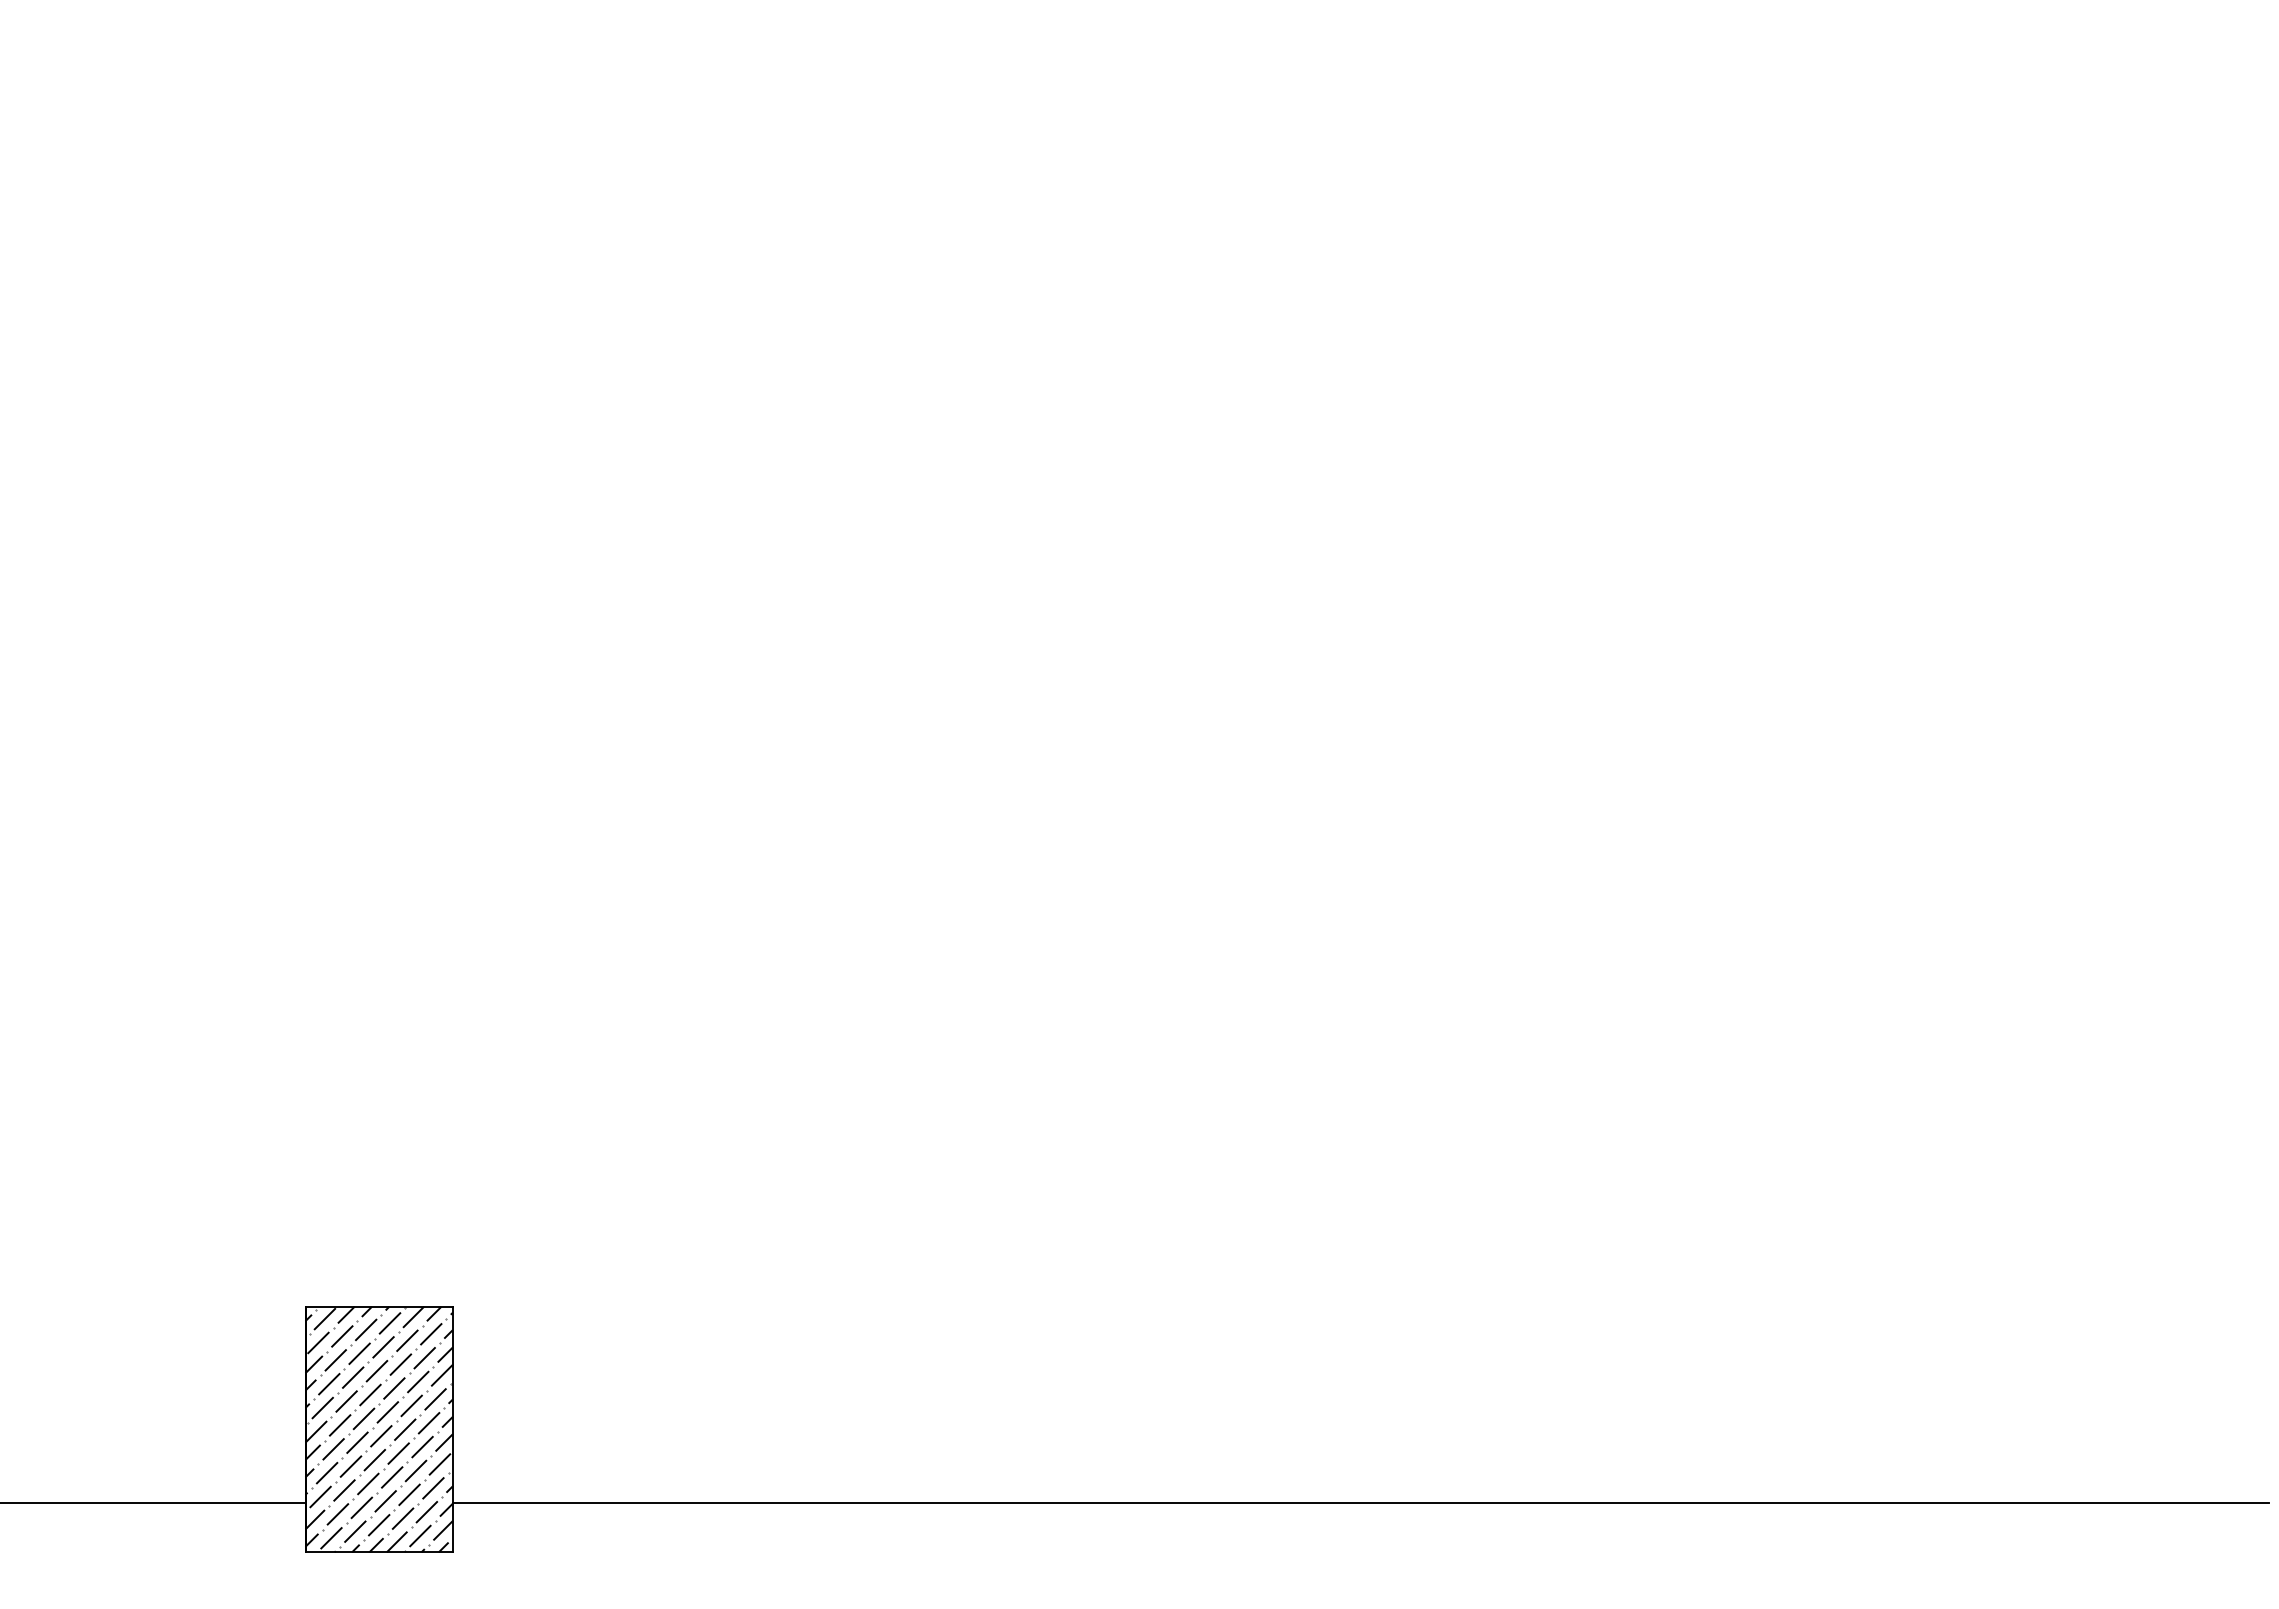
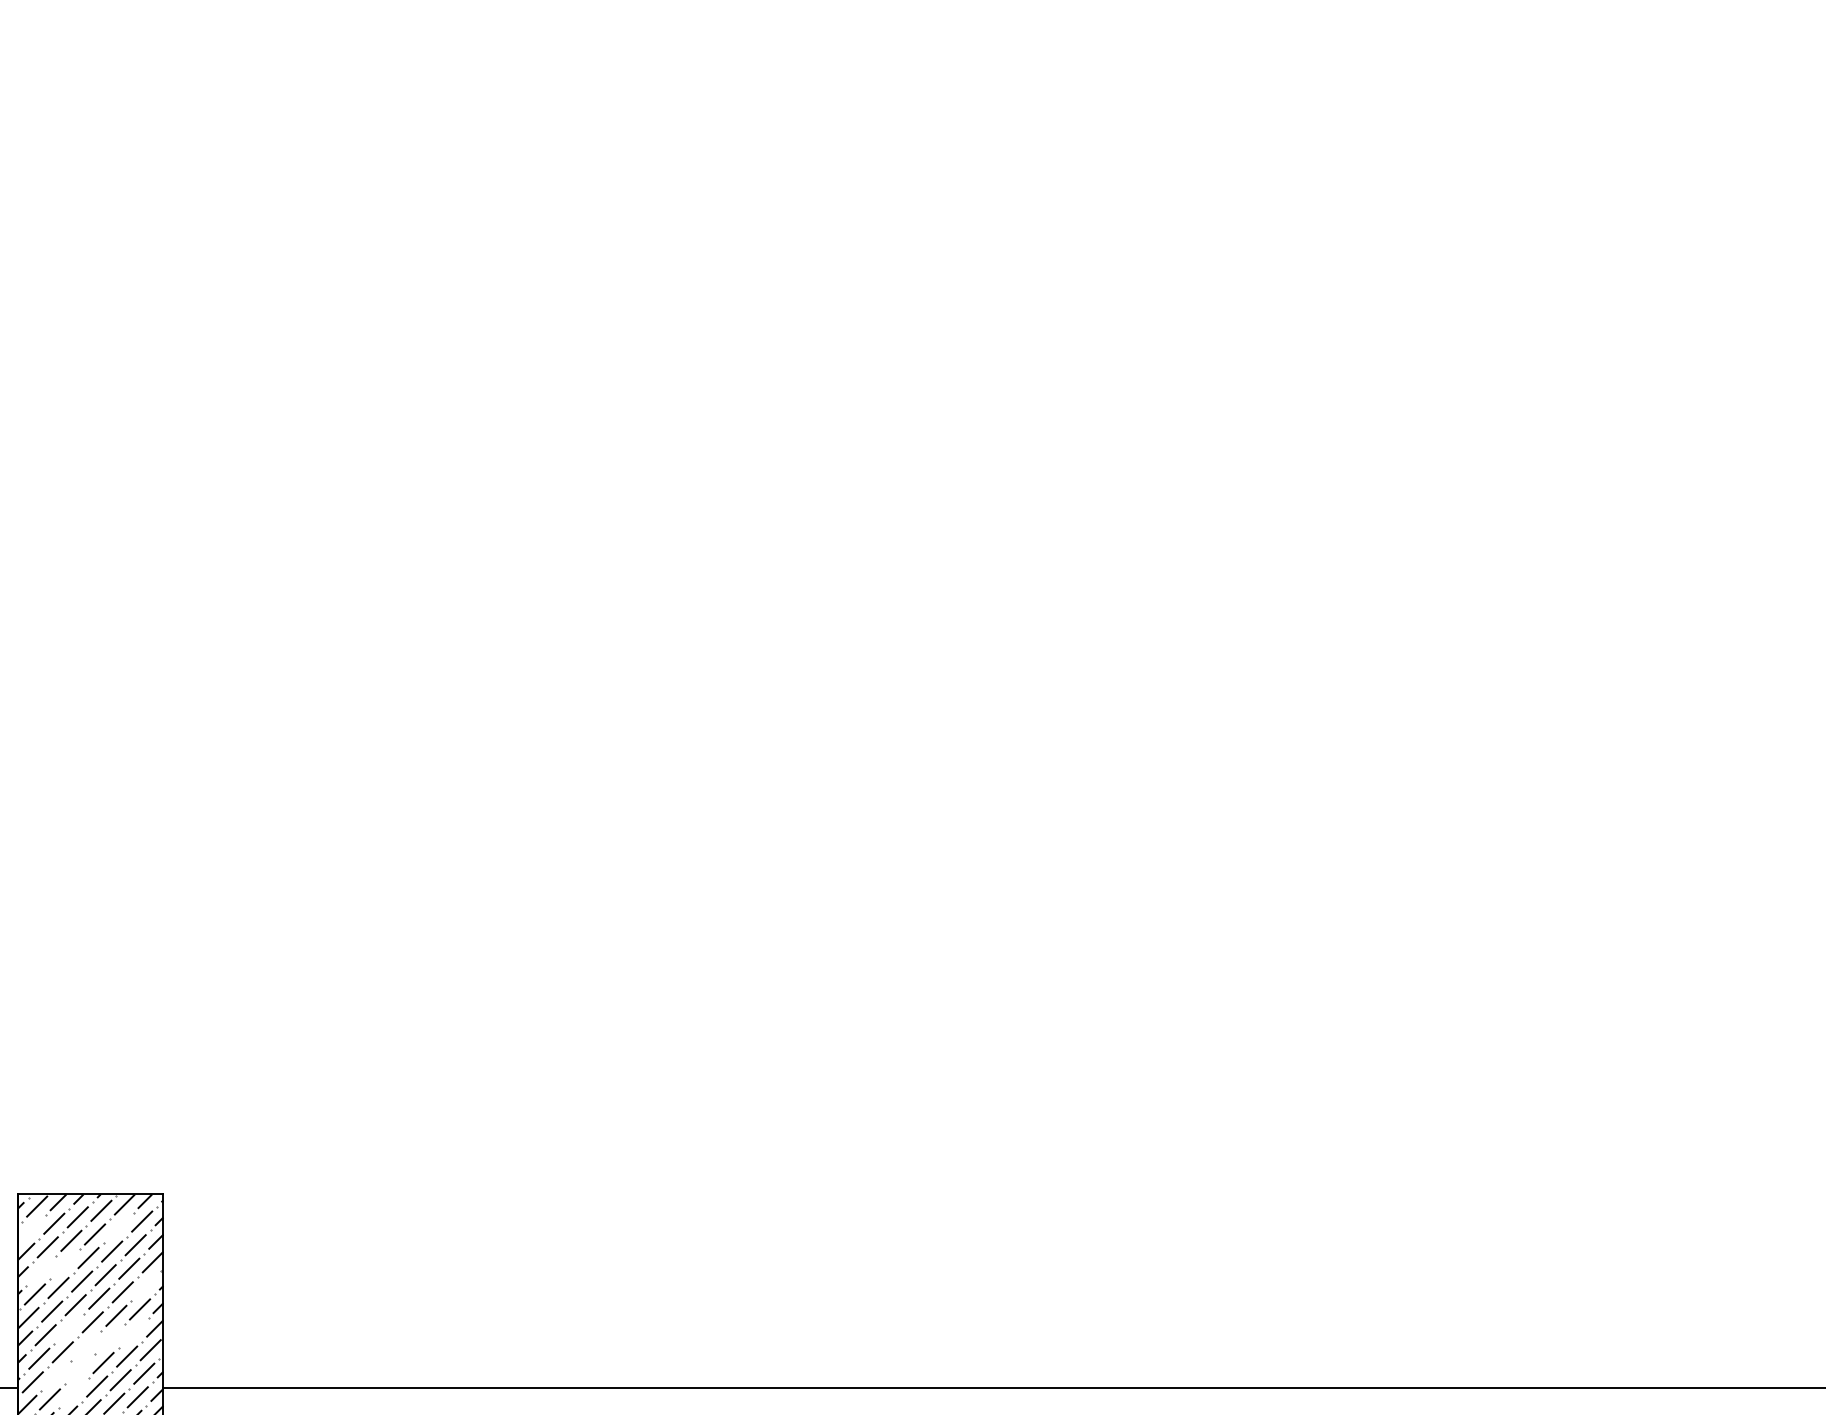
line: (407, 1340) -> (118, 1227), removed
line: (318, 1342) -> (30, 1229), removed
line: (353, 1377) -> (65, 1264), removed
line: (329, 1384) -> (41, 1271), removed
line: (435, 1399) -> (146, 1286), removed
line: (357, 1442) -> (69, 1328), removed
line: (422, 1446) -> (133, 1332), removed
line: (398, 1453) -> (109, 1339), removed
line: (374, 1459) -> (86, 1345), removed
line: (368, 1483) -> (80, 1368), removed
line: (344, 1490) -> (56, 1375), removed
line: (361, 1507) -> (73, 1392), removed

